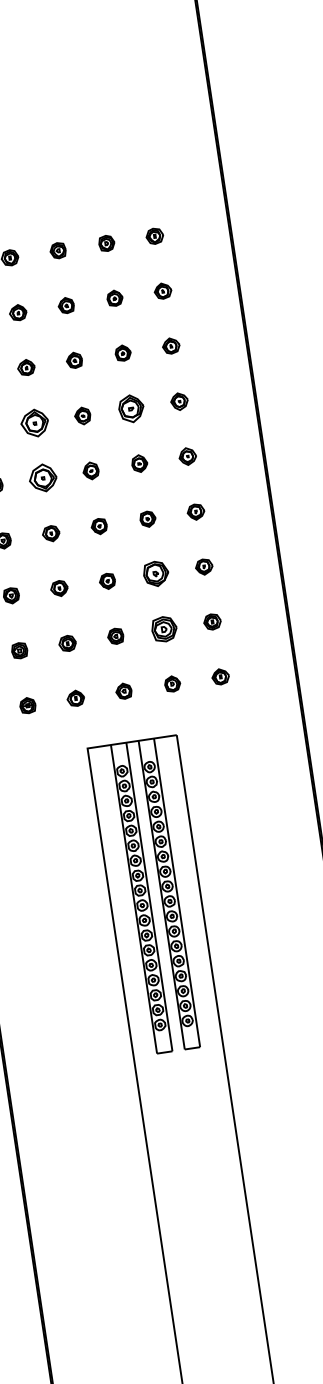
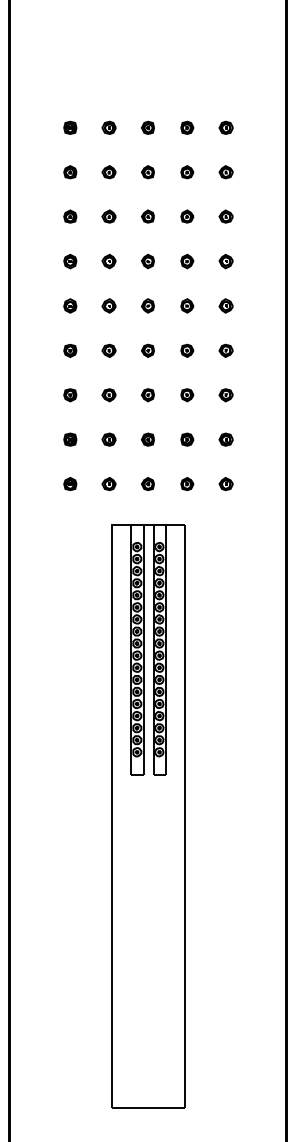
part: (131, 408) -> (187, 261), size x0.62
part: (33, 423) -> (108, 261), size x0.62
part: (42, 477) -> (108, 305), size x0.62
part: (156, 574) -> (187, 395), size x0.62
part: (164, 628) -> (187, 439), size x0.62

